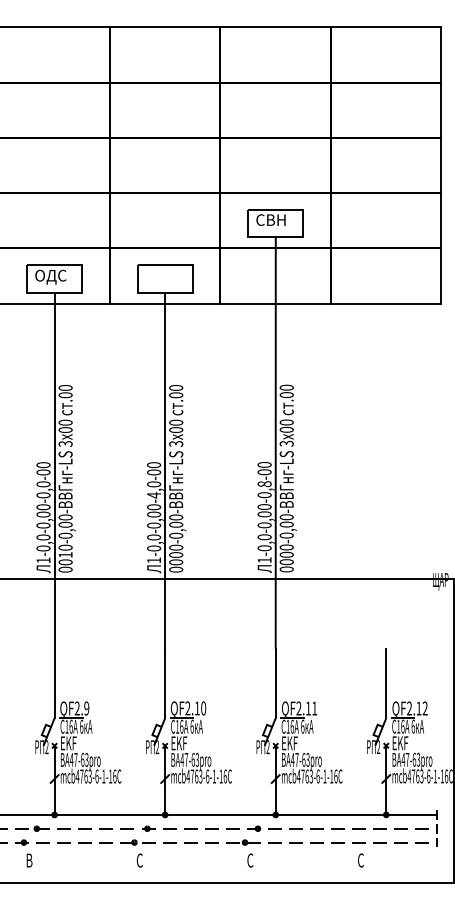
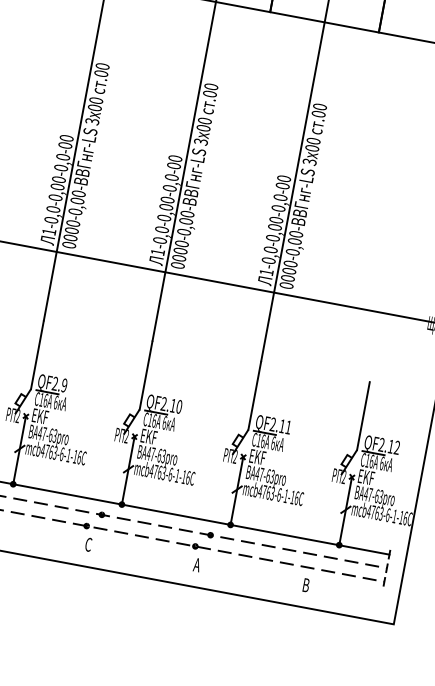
text: (264, 484) -> (280, 198), 1-0,0-0,00-0,8-00 -> 1-0,0-0,00-0,0-00
text: (154, 495) -> (170, 188), 1-0,0-0,00-4,0-00 -> 1-0,0-0,00-0,0-00
text: (65, 554) -> (71, 230), 0010-0,00- -> 0000-0,00-
text: (250, 860) -> (197, 565), C -> A
text: (361, 860) -> (306, 585), C -> B

